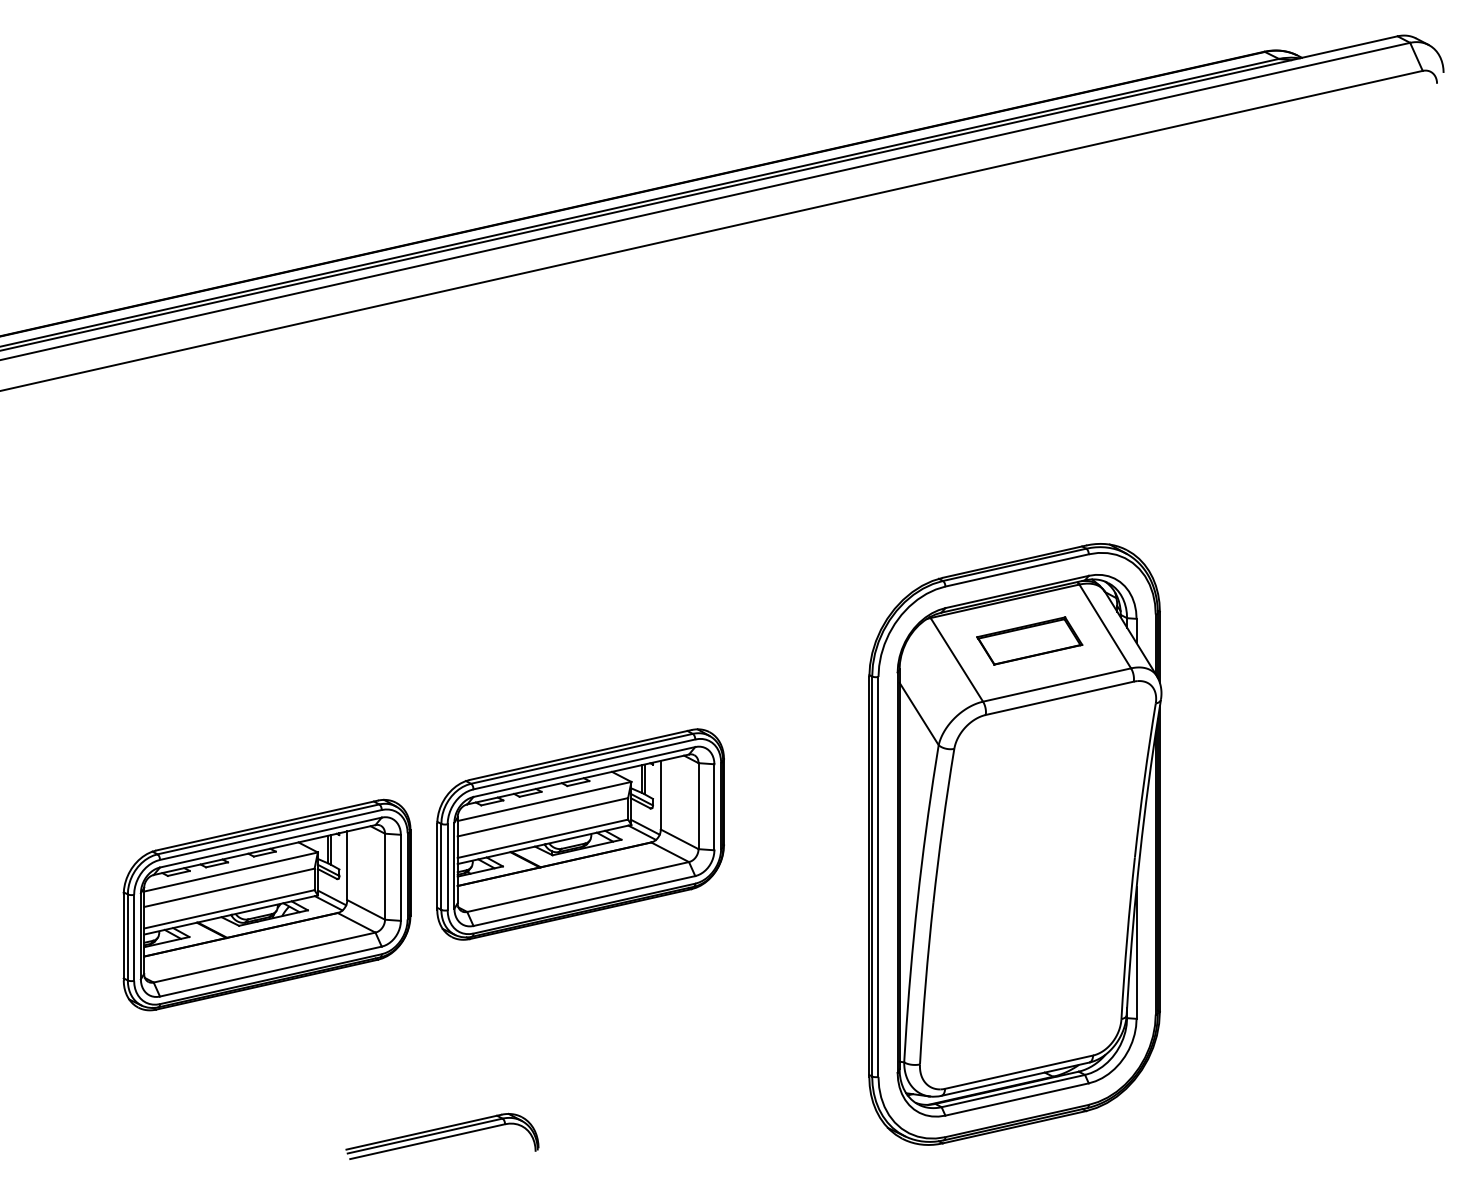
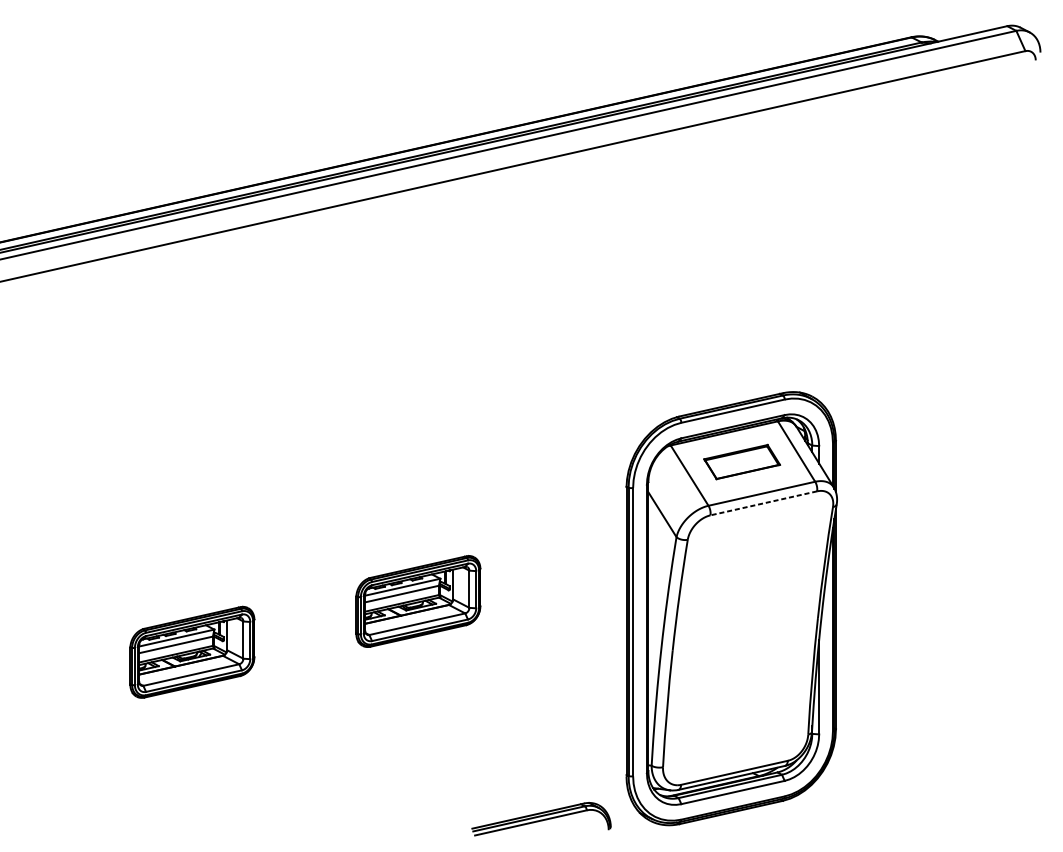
line: (1059, 698) -> (763, 503), solid -> dashed
part: (580, 834) -> (418, 601), size x0.6
part: (266, 904) -> (192, 651), size x0.6
part: (442, 1135) -> (541, 818), moved

